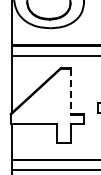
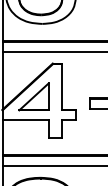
line: (70, 91) -> (62, 87), dashed -> solid
part: (41, 100) -> (33, 96), added

